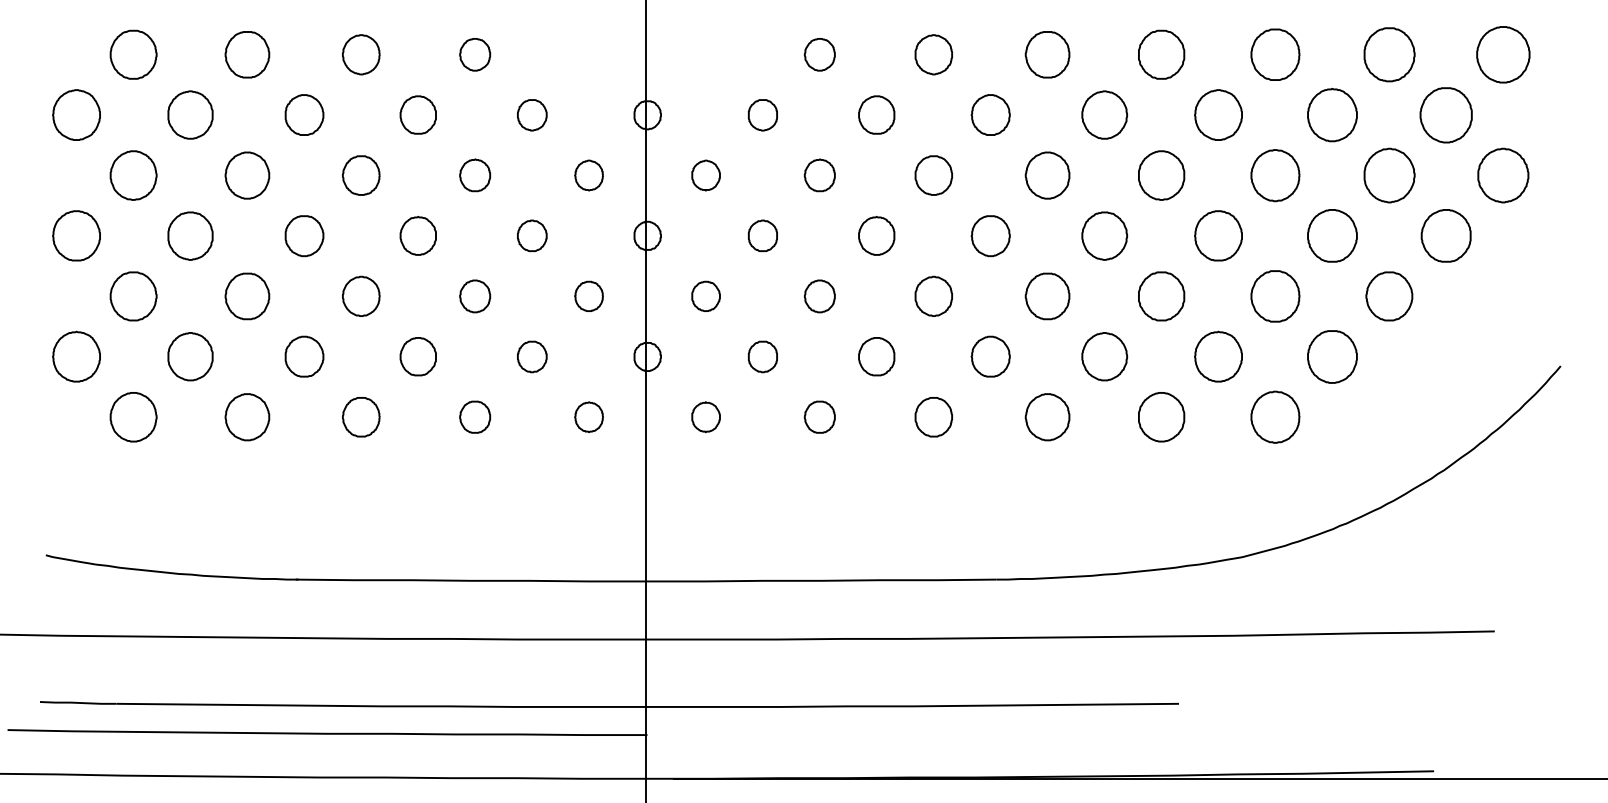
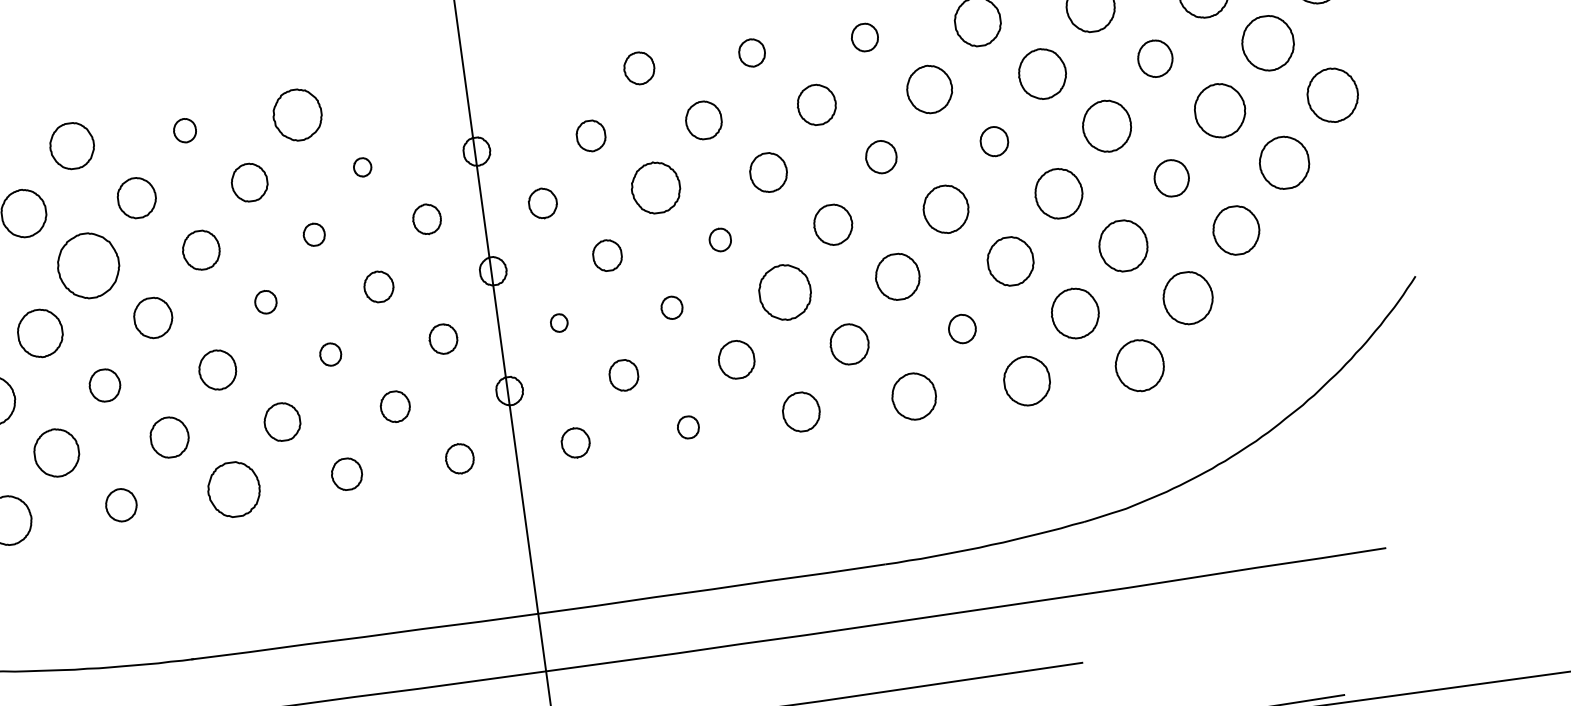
part: (361, 54) -> (185, 130), size x0.6
part: (475, 54) -> (298, 114), size x1.6
part: (933, 54) -> (751, 52), size x0.7
part: (1047, 54) -> (864, 37), size x0.6
part: (532, 115) -> (362, 167), size x0.6
part: (1332, 115) -> (1155, 58), size x0.7
part: (247, 175) -> (88, 265), size x1.4
part: (475, 175) -> (314, 234), size x0.7
part: (819, 175) -> (655, 188), size x1.6
part: (1047, 175) -> (881, 157), size x0.7
part: (1161, 175) -> (994, 141), size x0.6
part: (417, 235) -> (265, 302), size x0.6
part: (876, 235) -> (719, 239), size x0.6
part: (1332, 235) -> (1171, 177), size x0.7
part: (705, 295) -> (558, 322), size x0.6
part: (933, 295) -> (784, 291), size x1.4
part: (247, 296) -> (105, 385), size x0.7
part: (475, 296) -> (330, 354), size x0.7
part: (819, 296) -> (671, 307), size x0.7
part: (1104, 356) -> (962, 328), size x0.6
part: (819, 416) -> (688, 426), size x0.7
part: (247, 417) -> (121, 505), size x0.7
part: (361, 417) -> (234, 489), size x1.4

